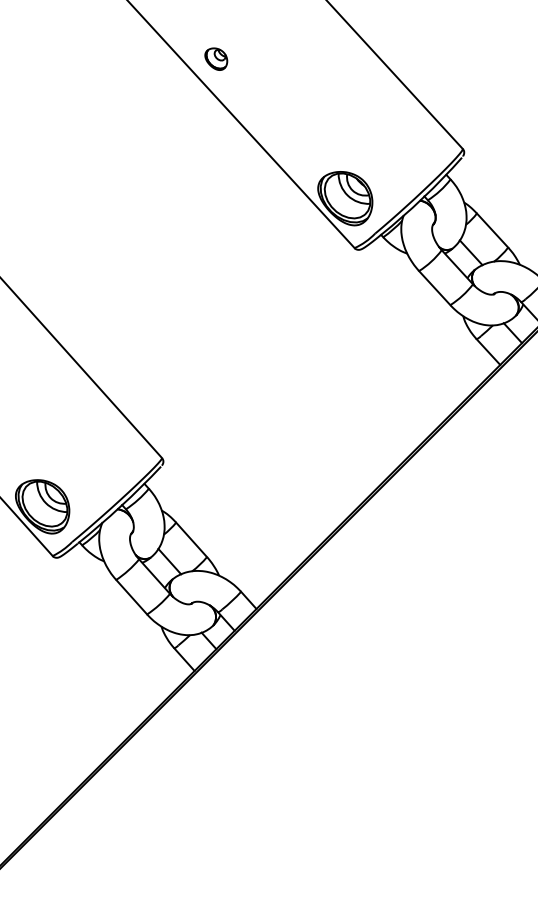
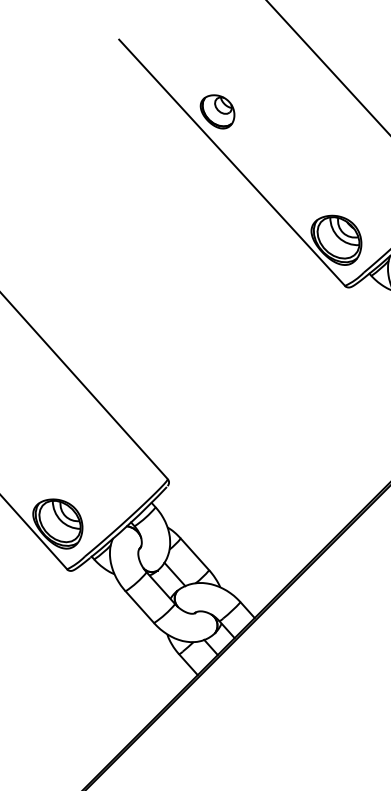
part: (216, 59) -> (217, 112), size x1.67

